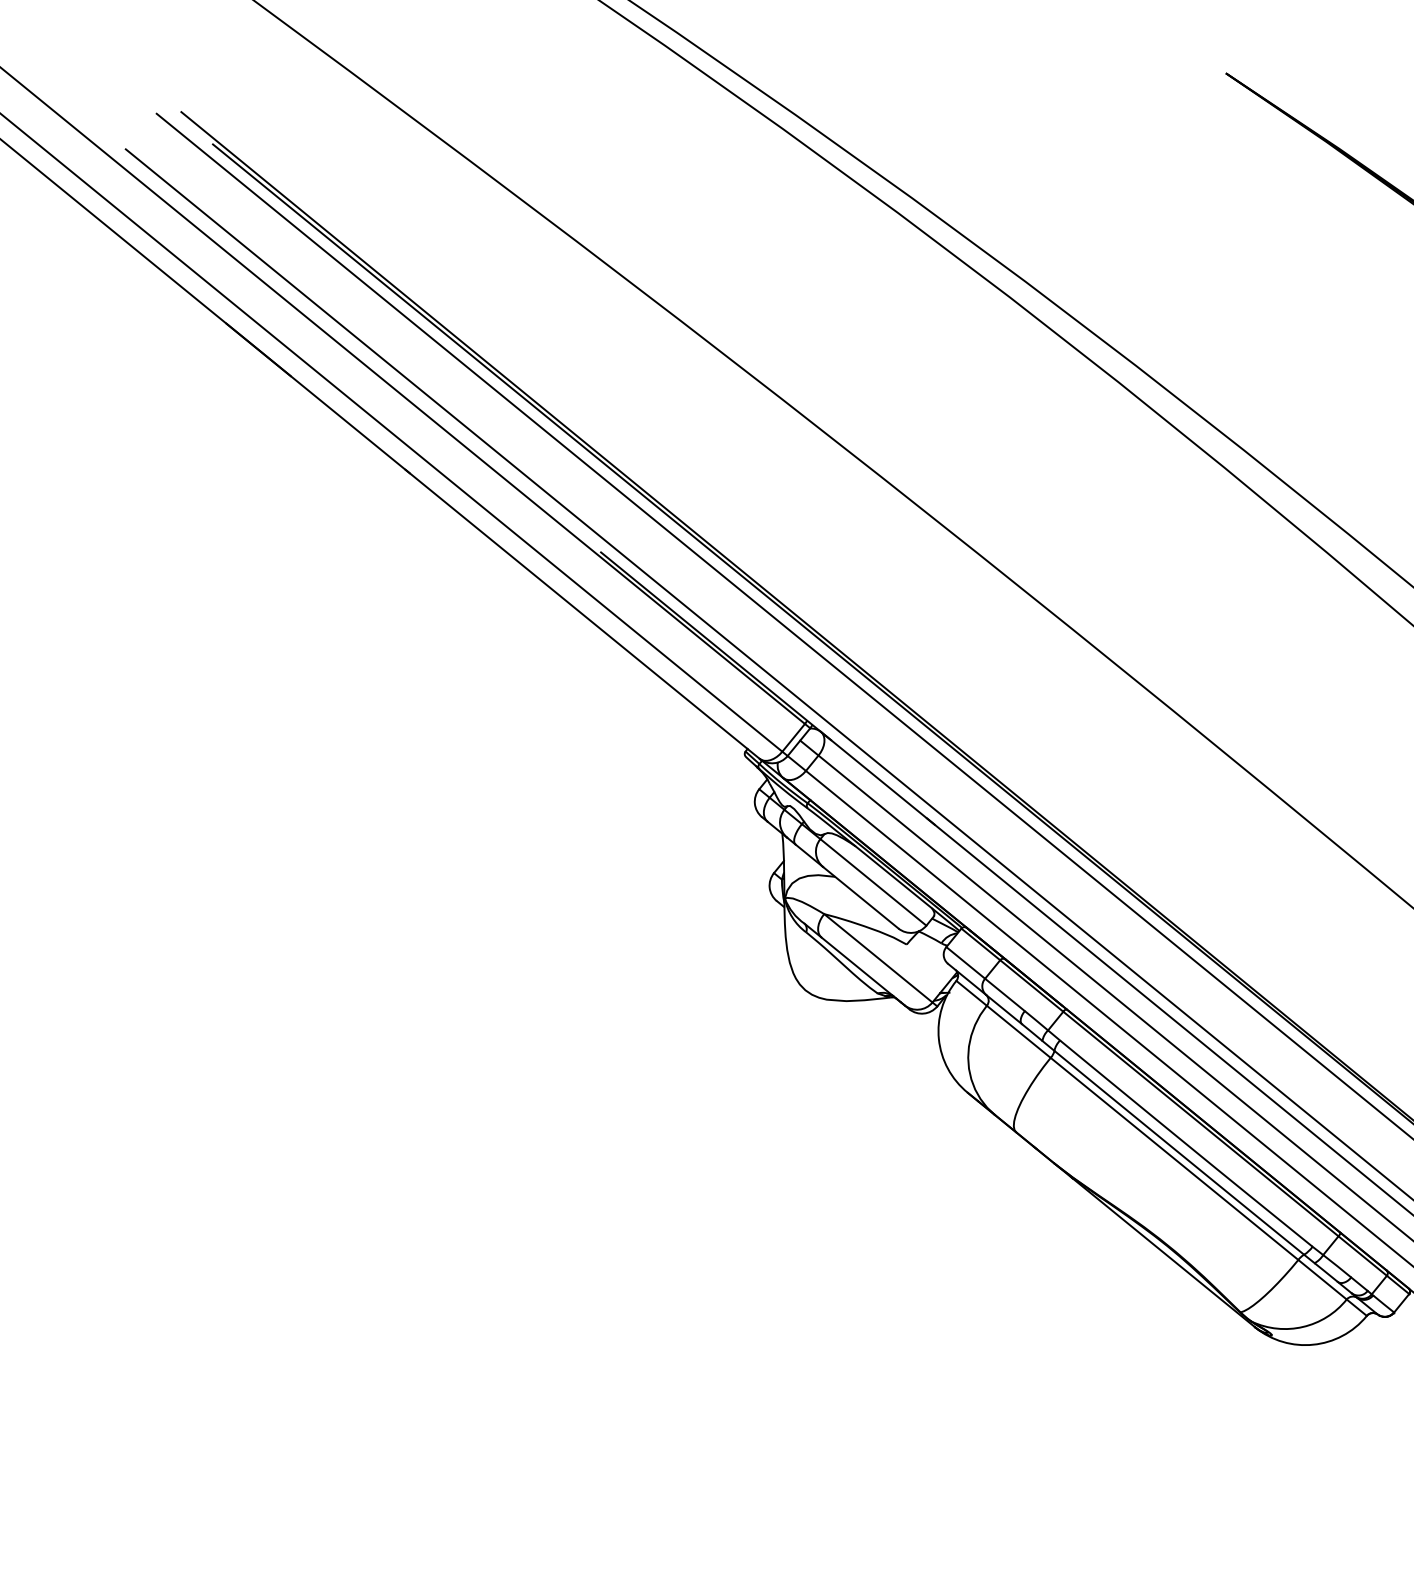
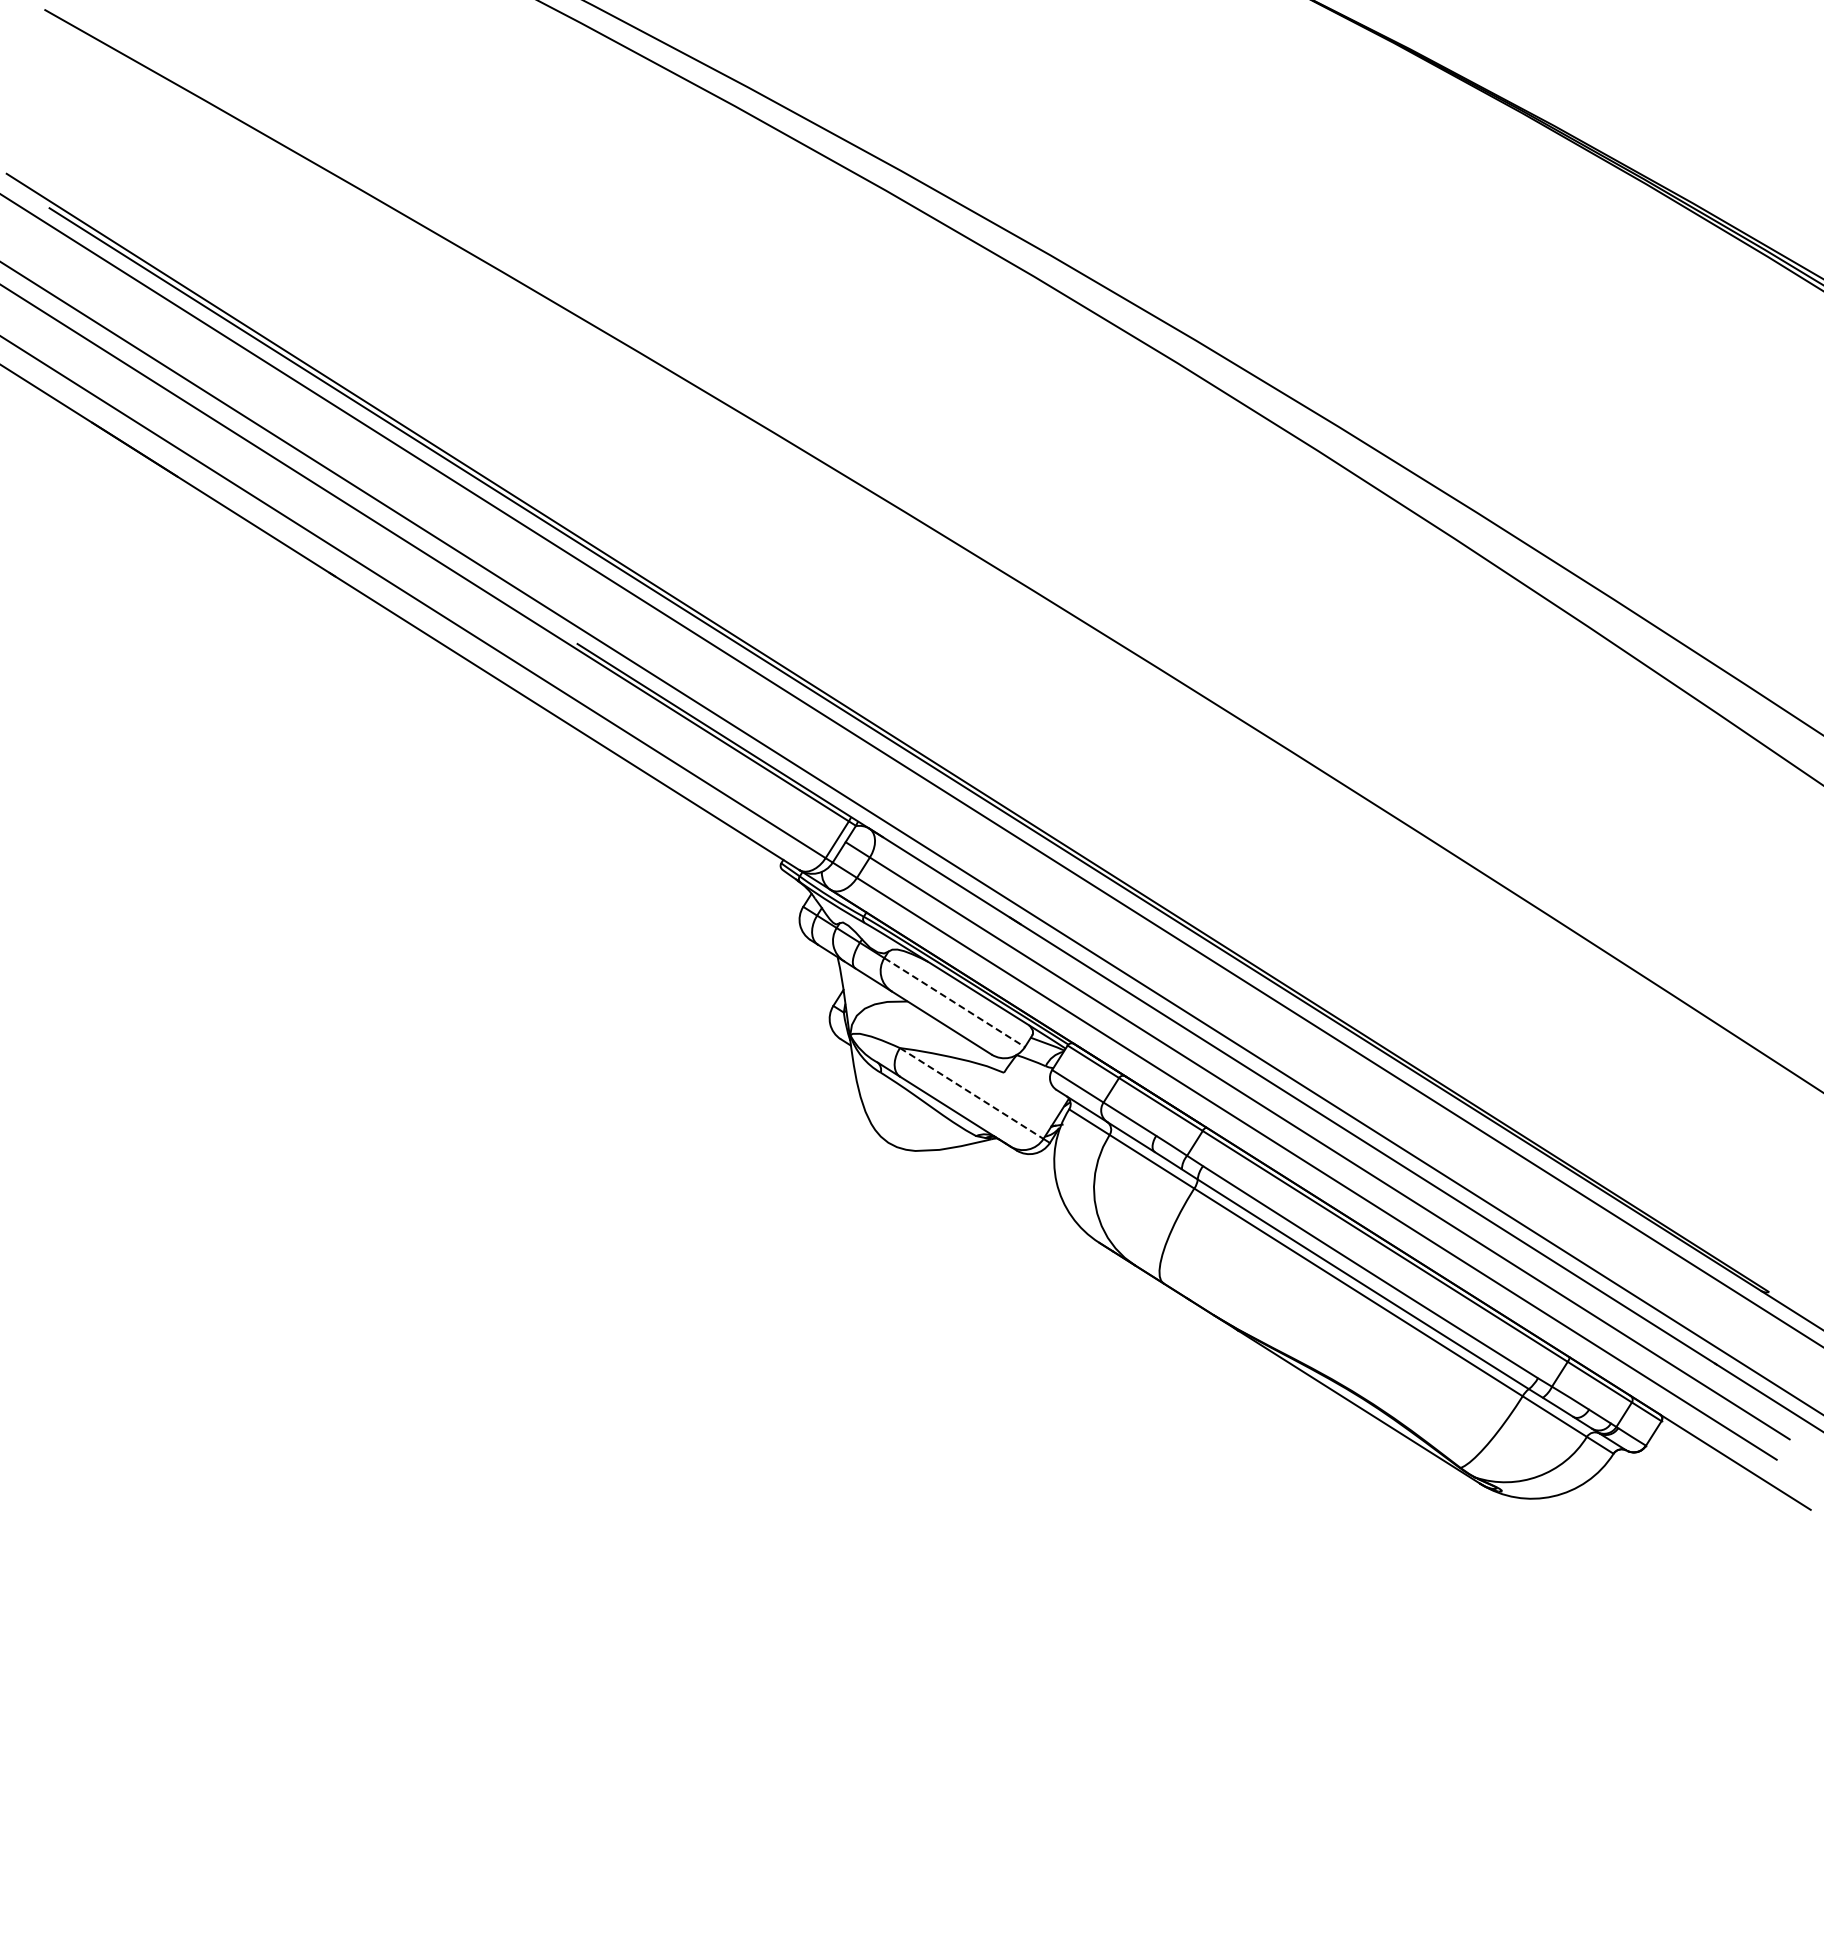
line: (874, 882) -> (955, 1002), solid -> dashed
line: (878, 958) -> (971, 1093), solid -> dashed

